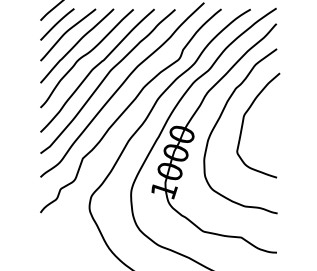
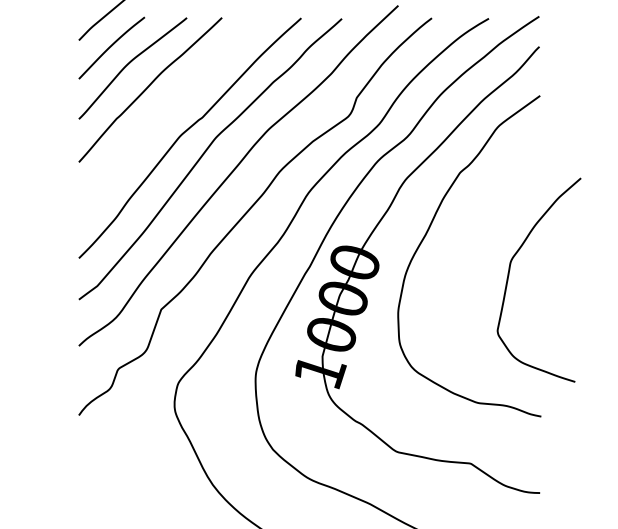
curve: (85, 56) -> (166, 110), removed
curve: (244, 120) -> (511, 270), moved

